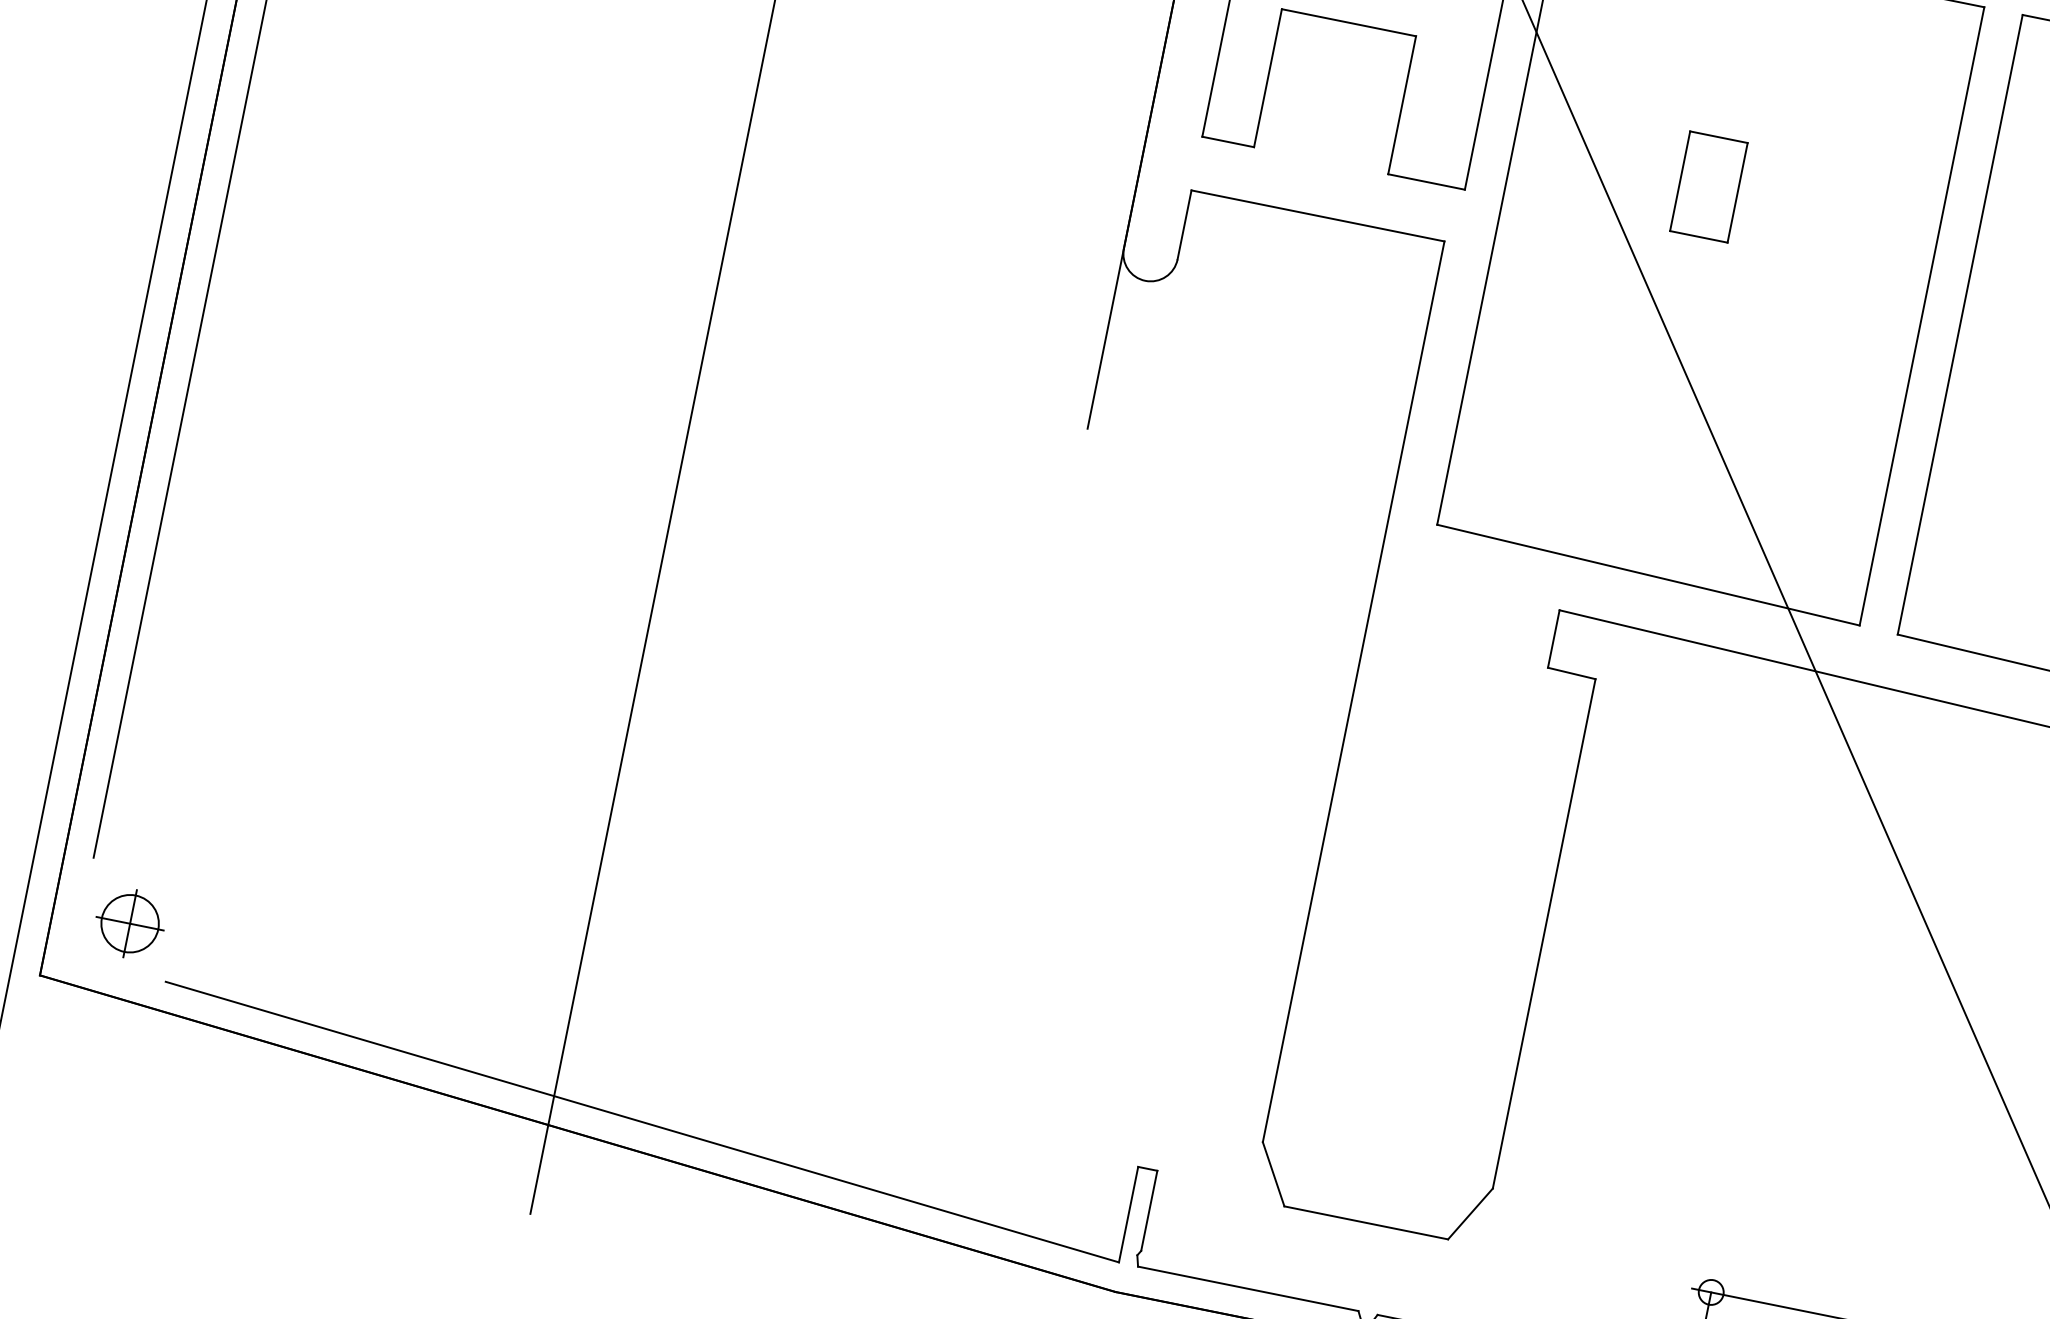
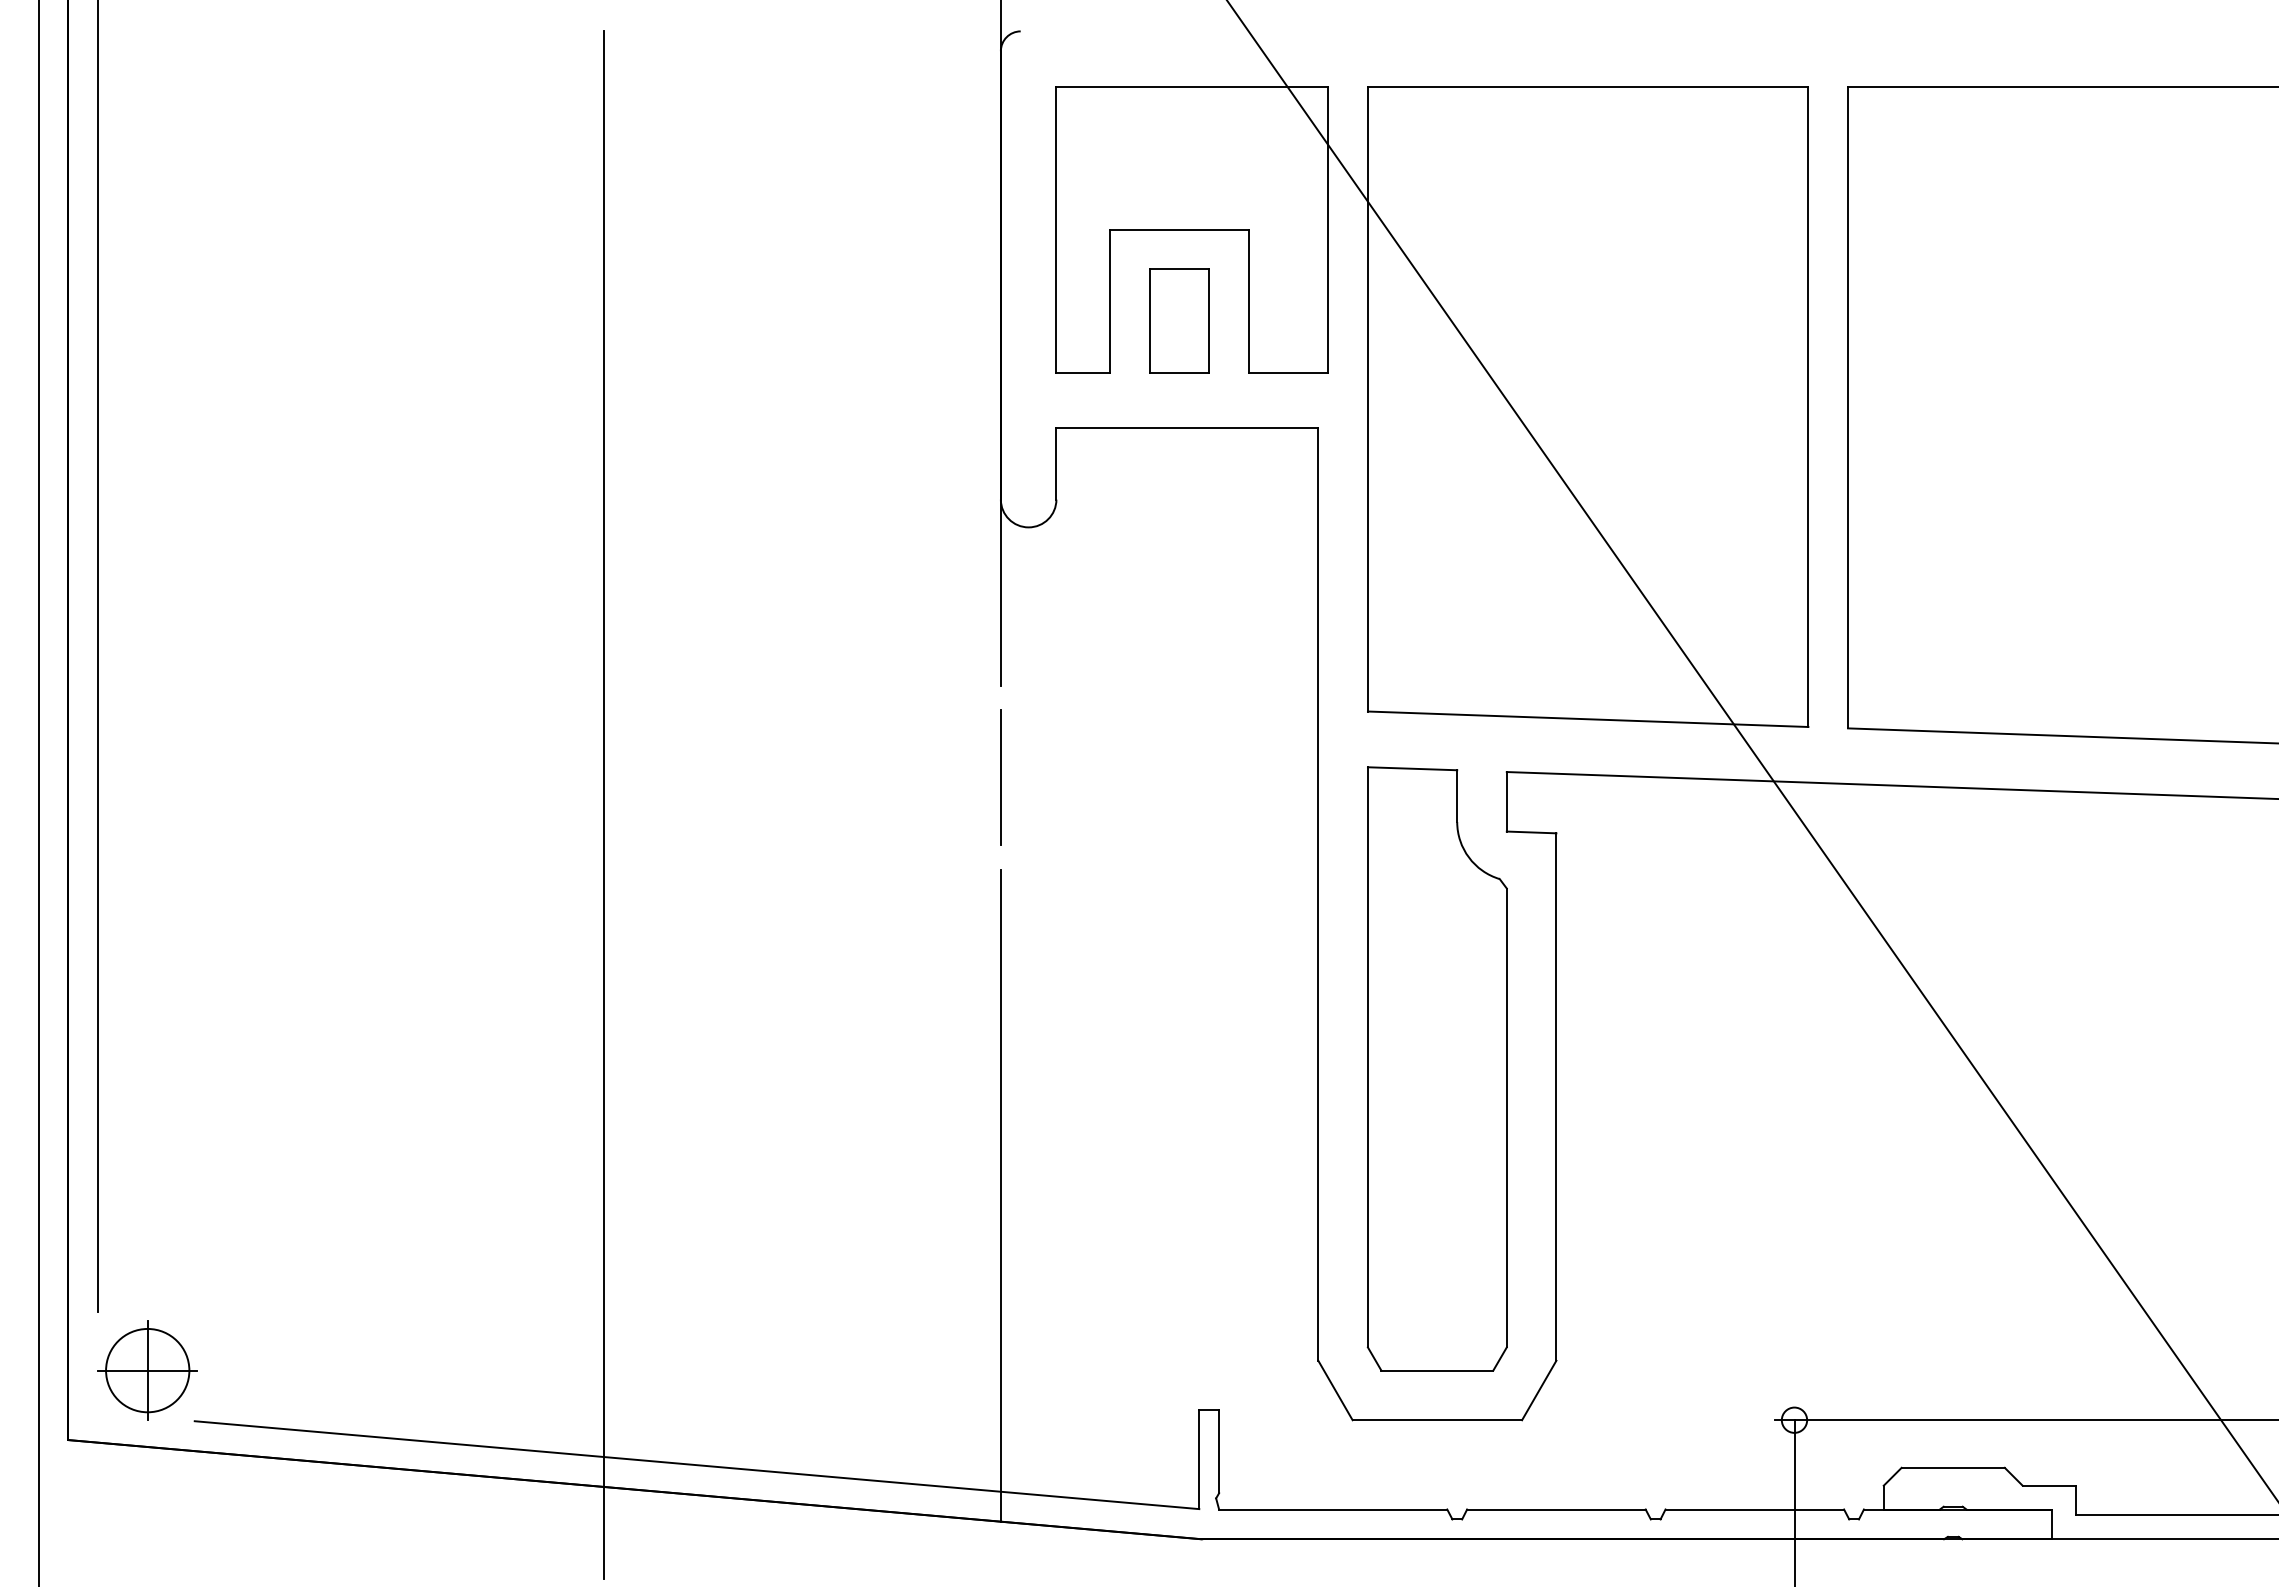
part: (1709, 186) -> (1179, 320), moved
line: (1069, 515) -> (1000, 776), added
part: (1433, 882) -> (1436, 1068), added
line: (988, 920) -> (1000, 1195), added
part: (129, 923) -> (147, 1370), size x1.43

